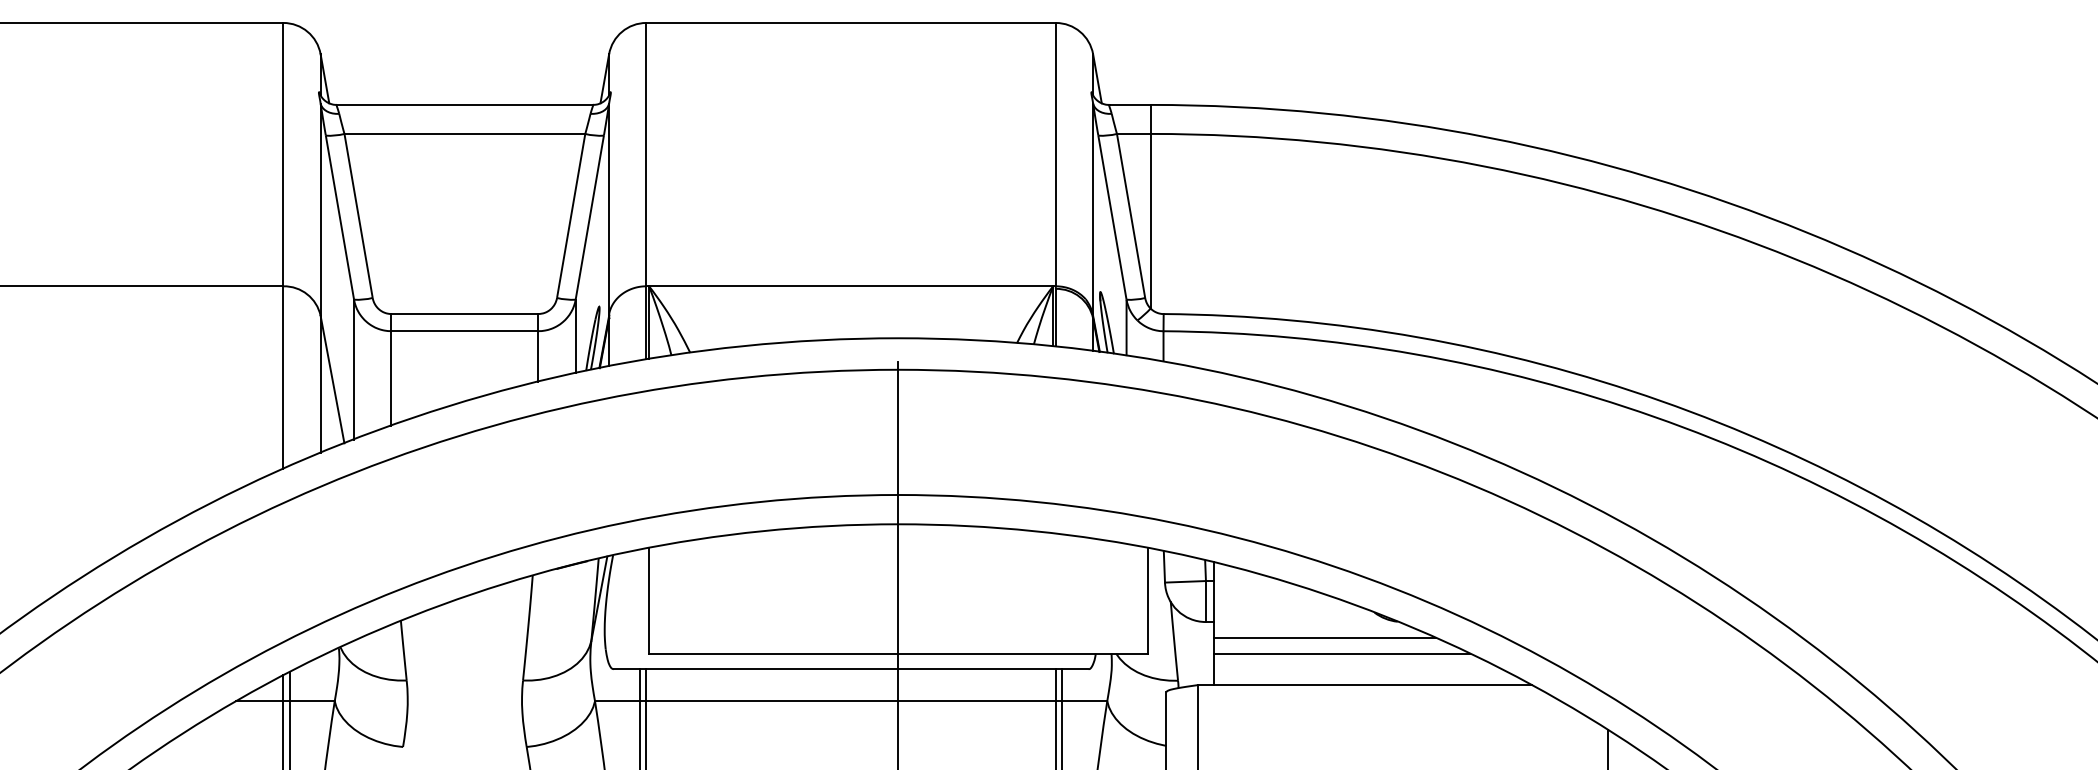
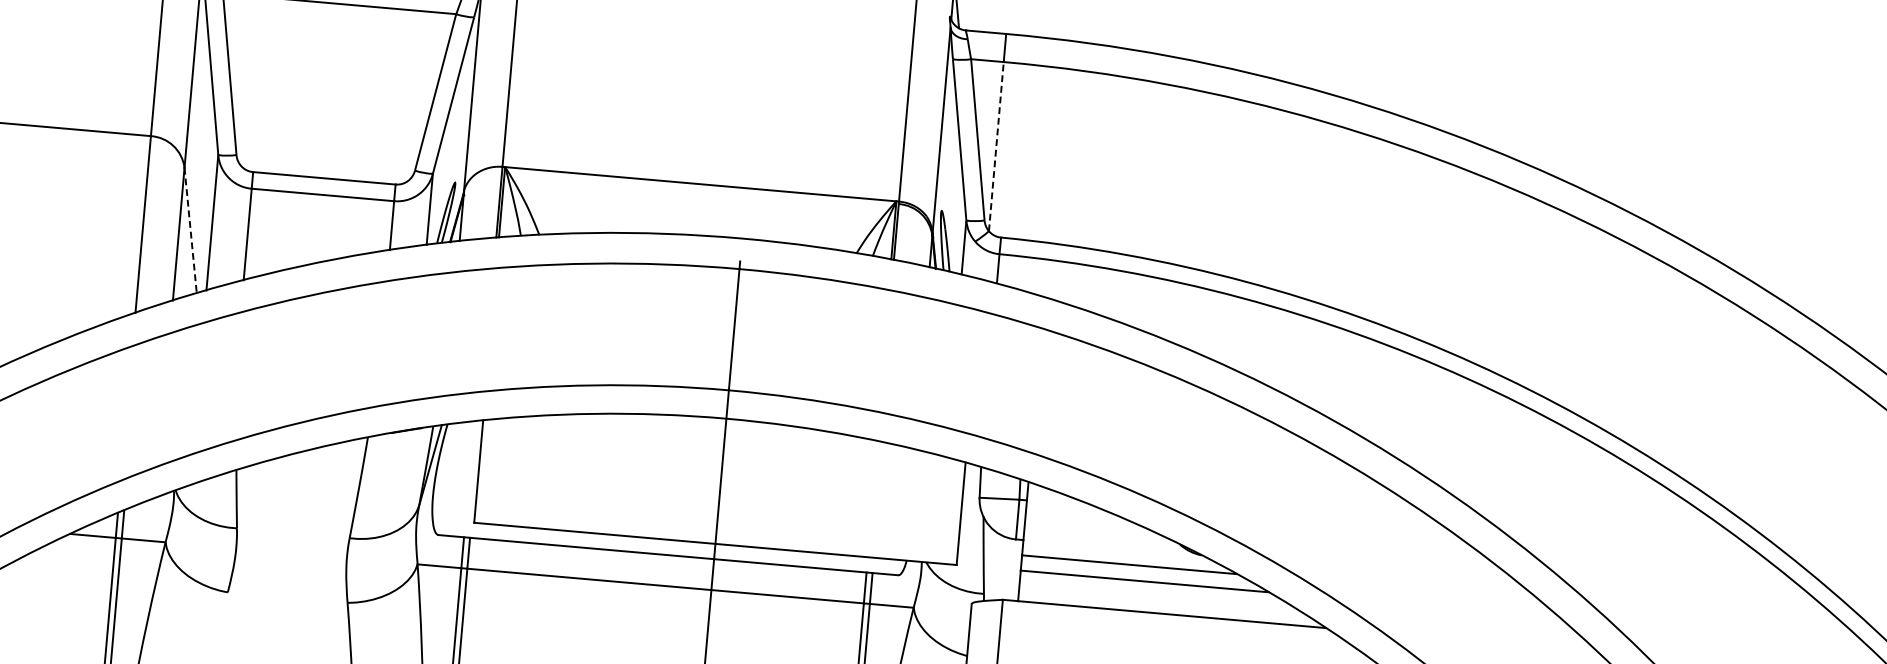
line: (1150, 220) -> (996, 145), solid -> dashed
line: (332, 379) -> (190, 230), solid -> dashed

